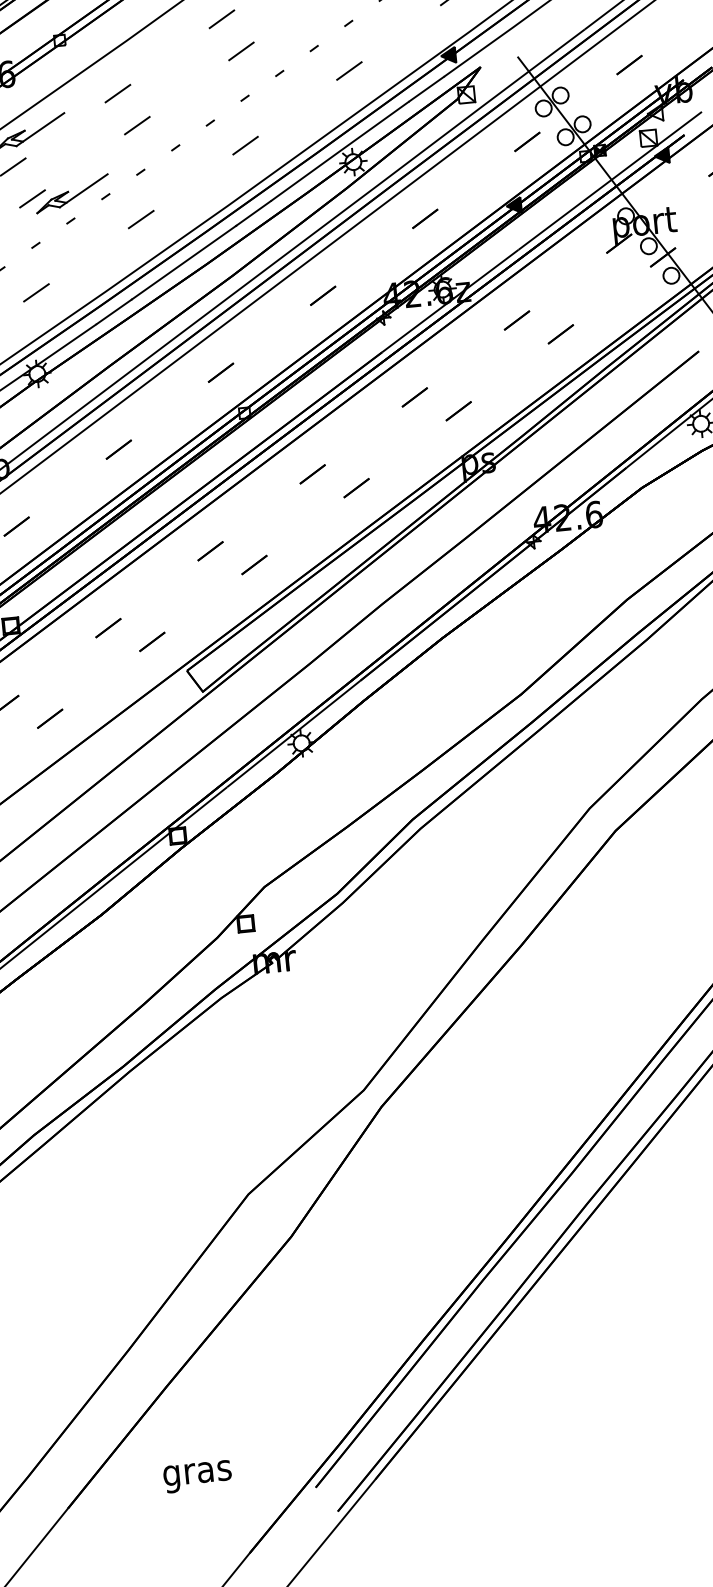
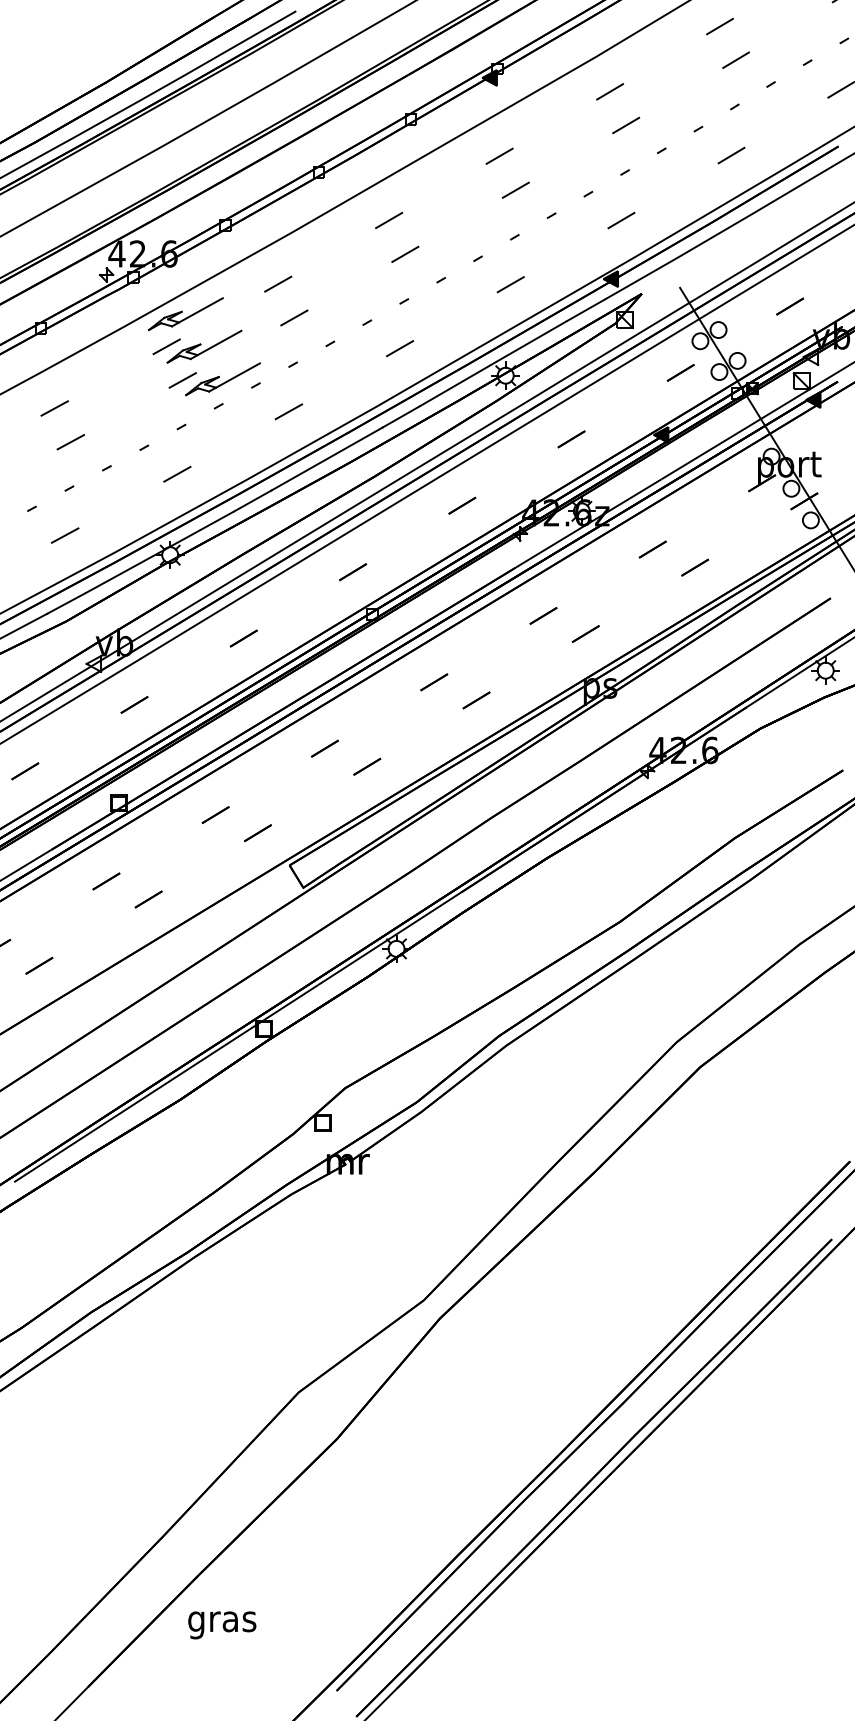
part: (50, 162) -> (204, 346), added
text: (197, 1476) -> (222, 1625), moved

